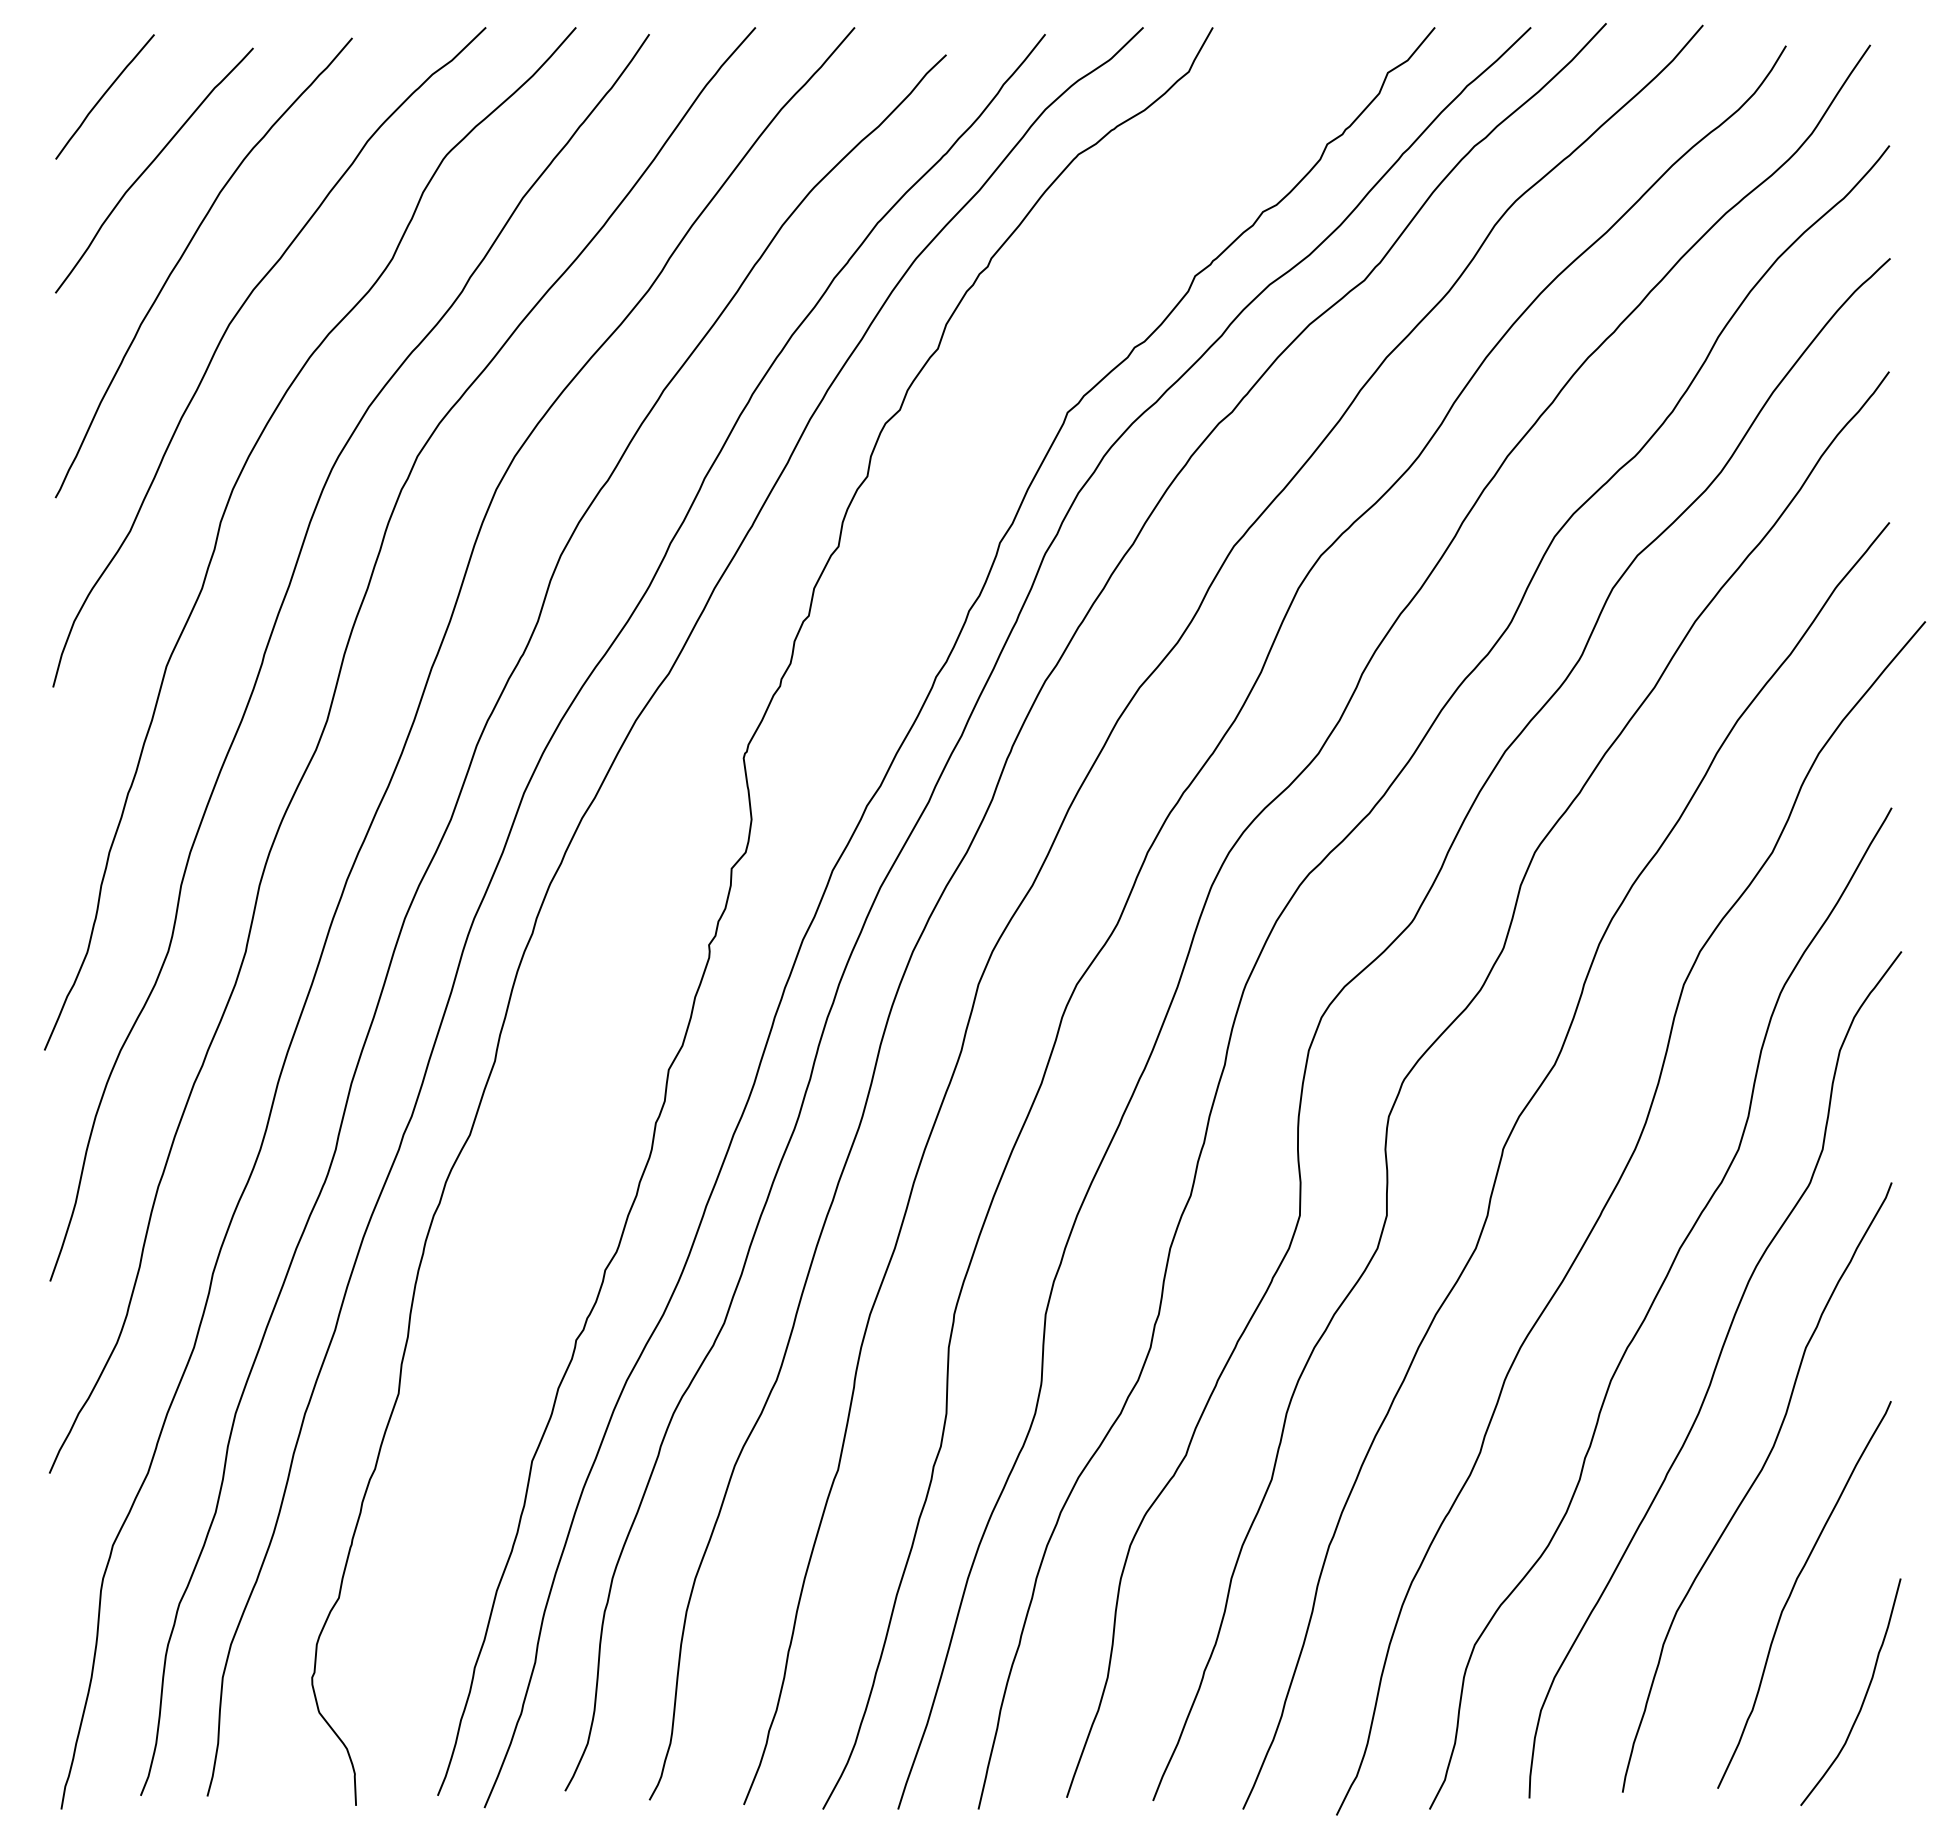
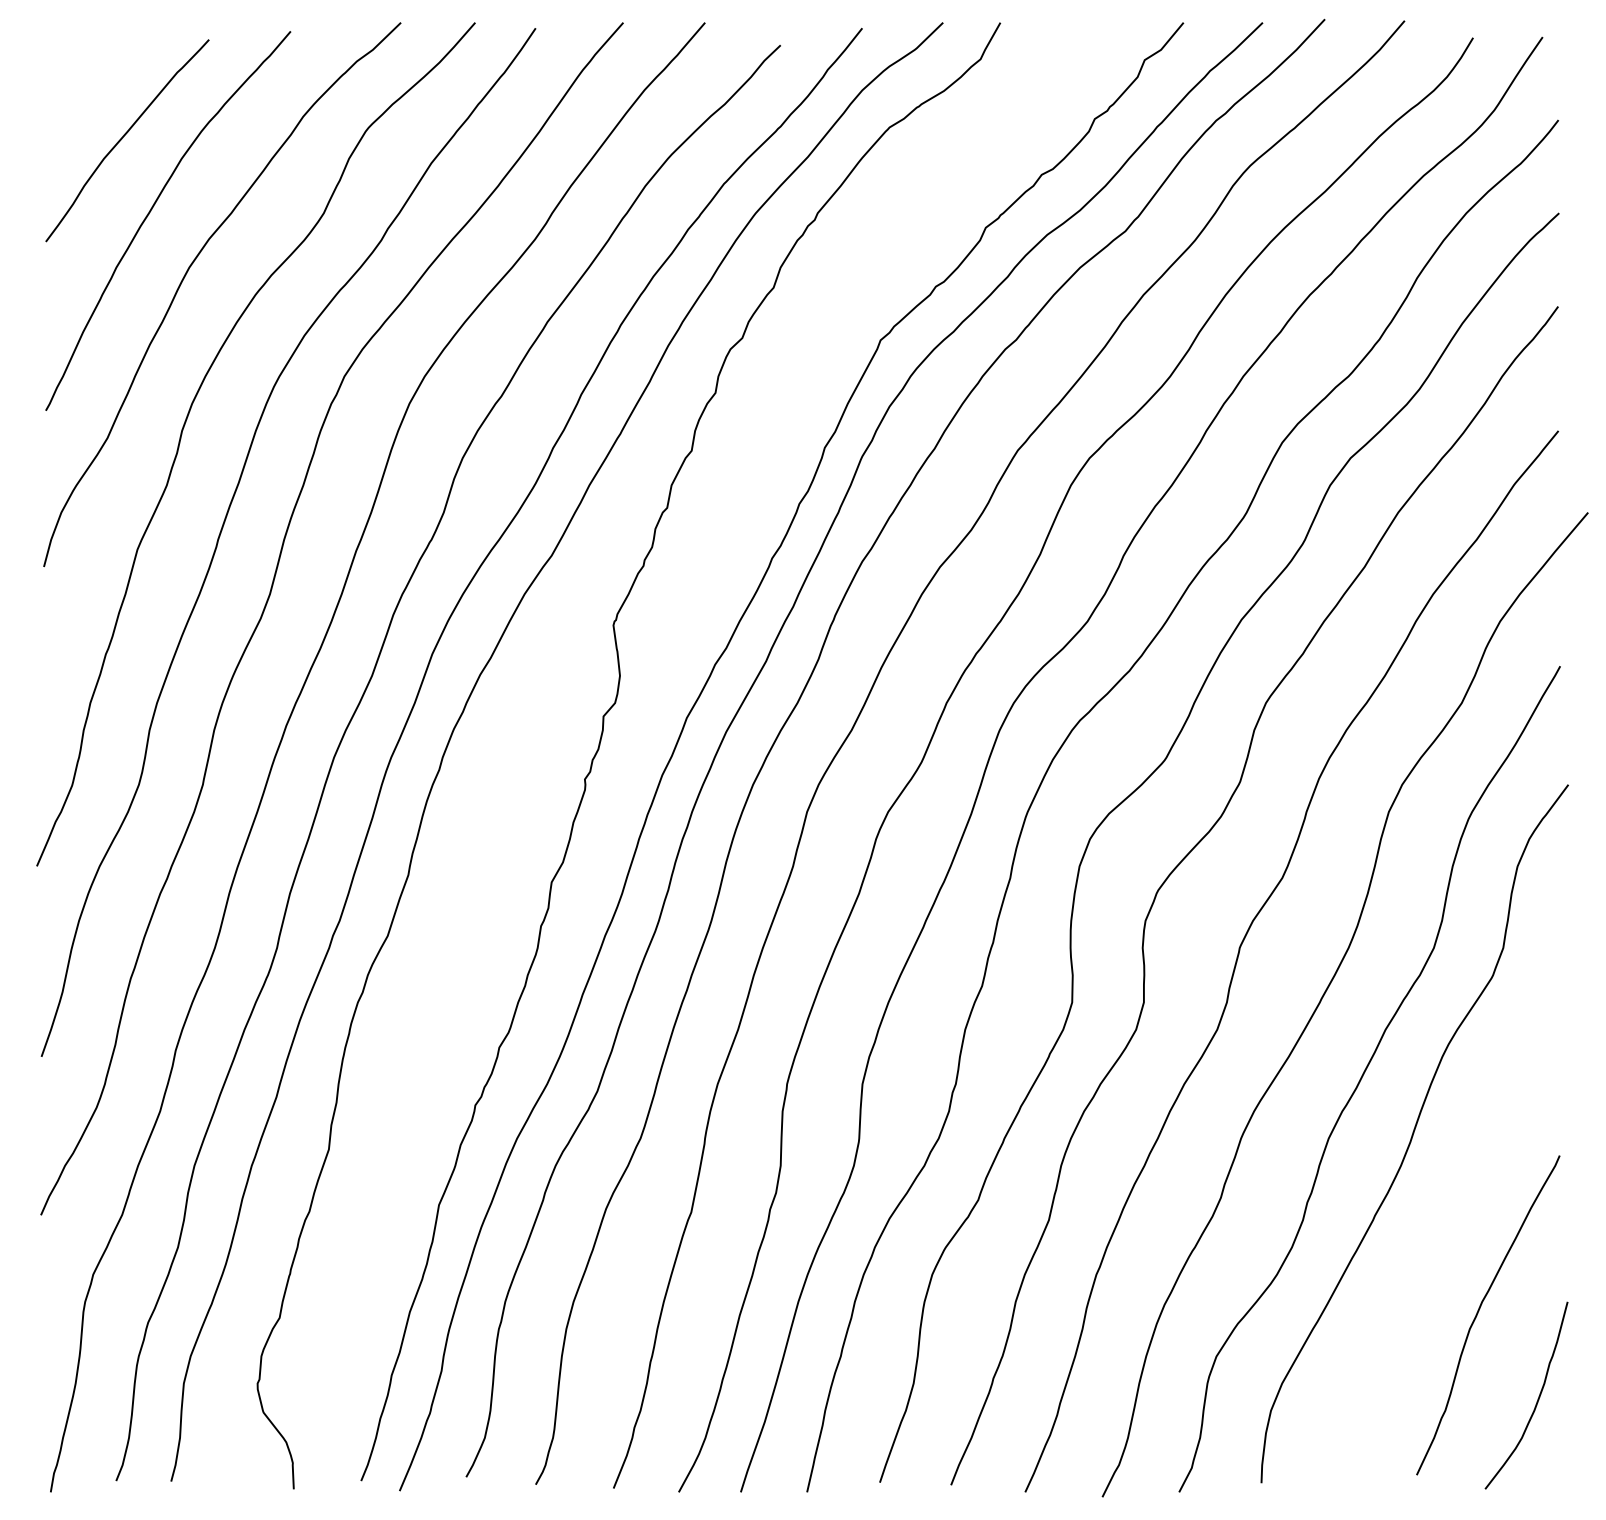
curve: (104, 95) -> (86, 78), removed
curve: (1753, 1485) -> (1446, 1225), removed

